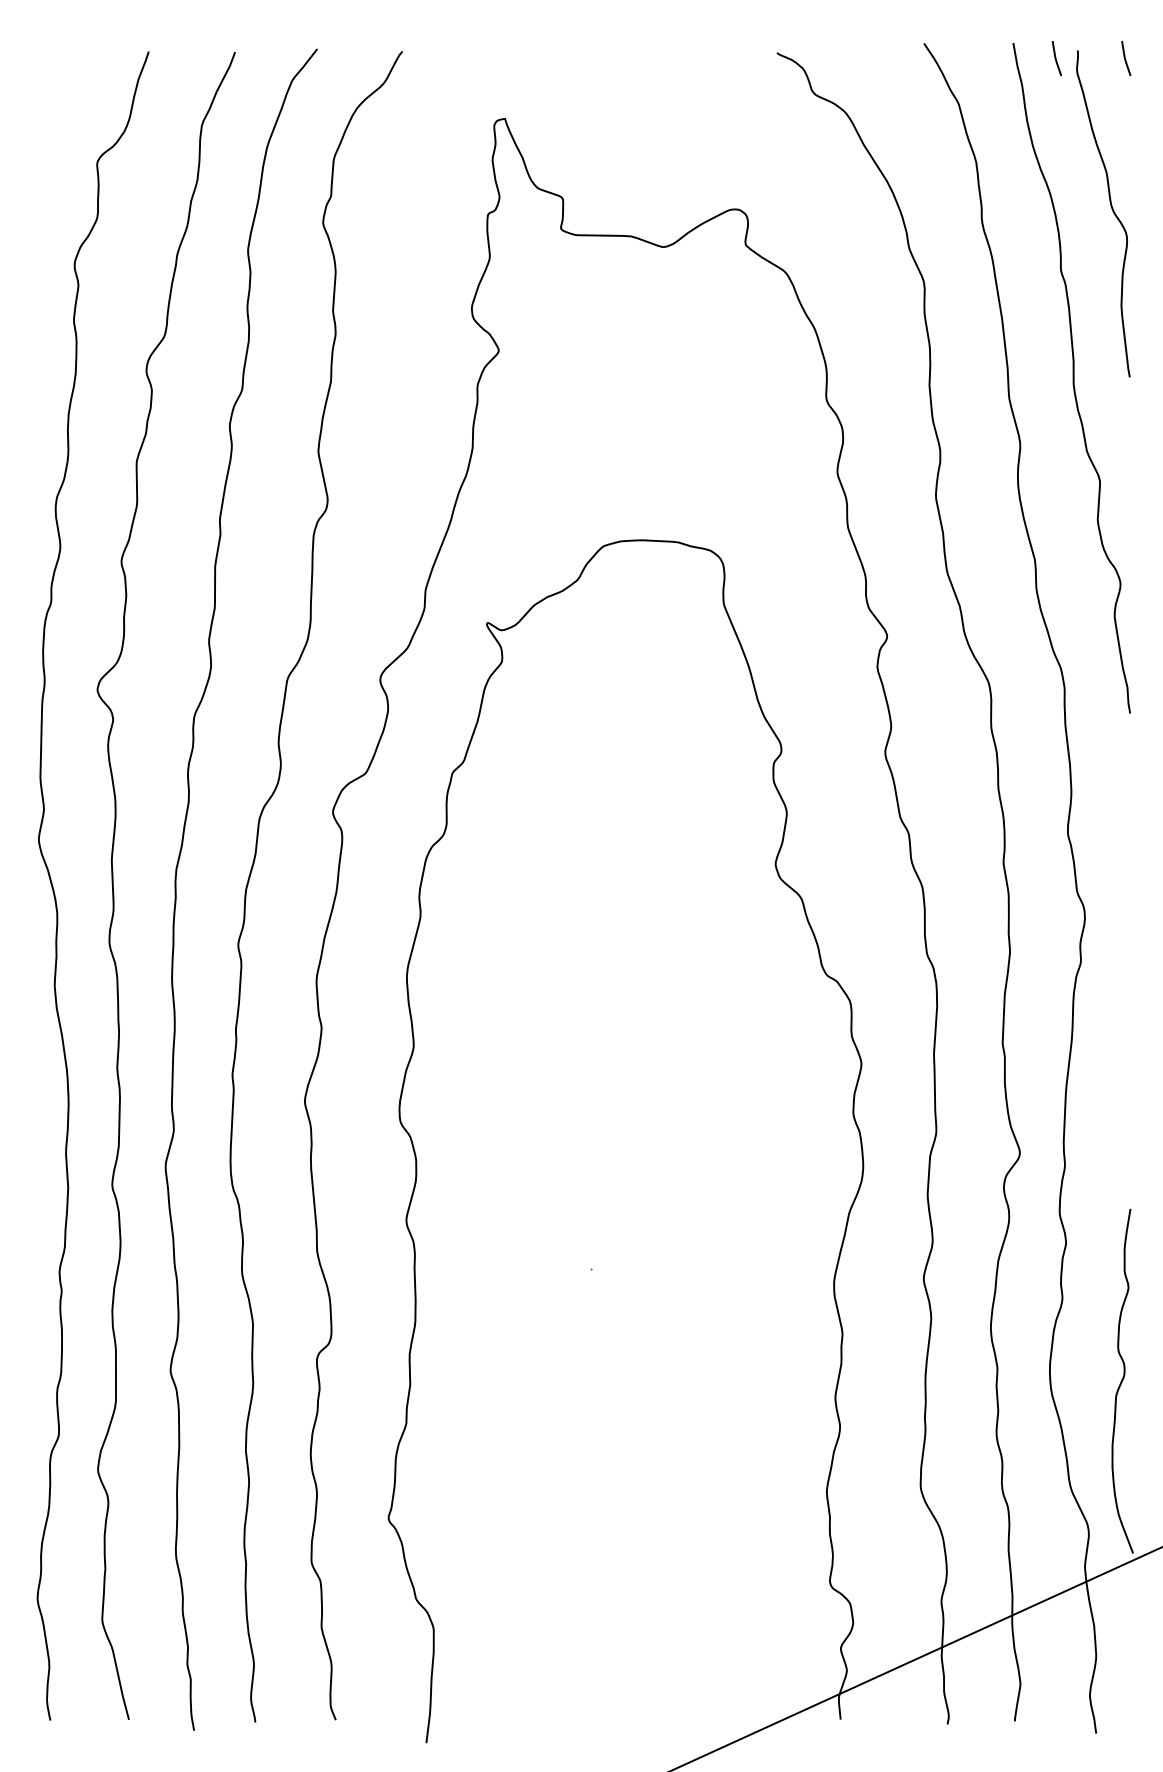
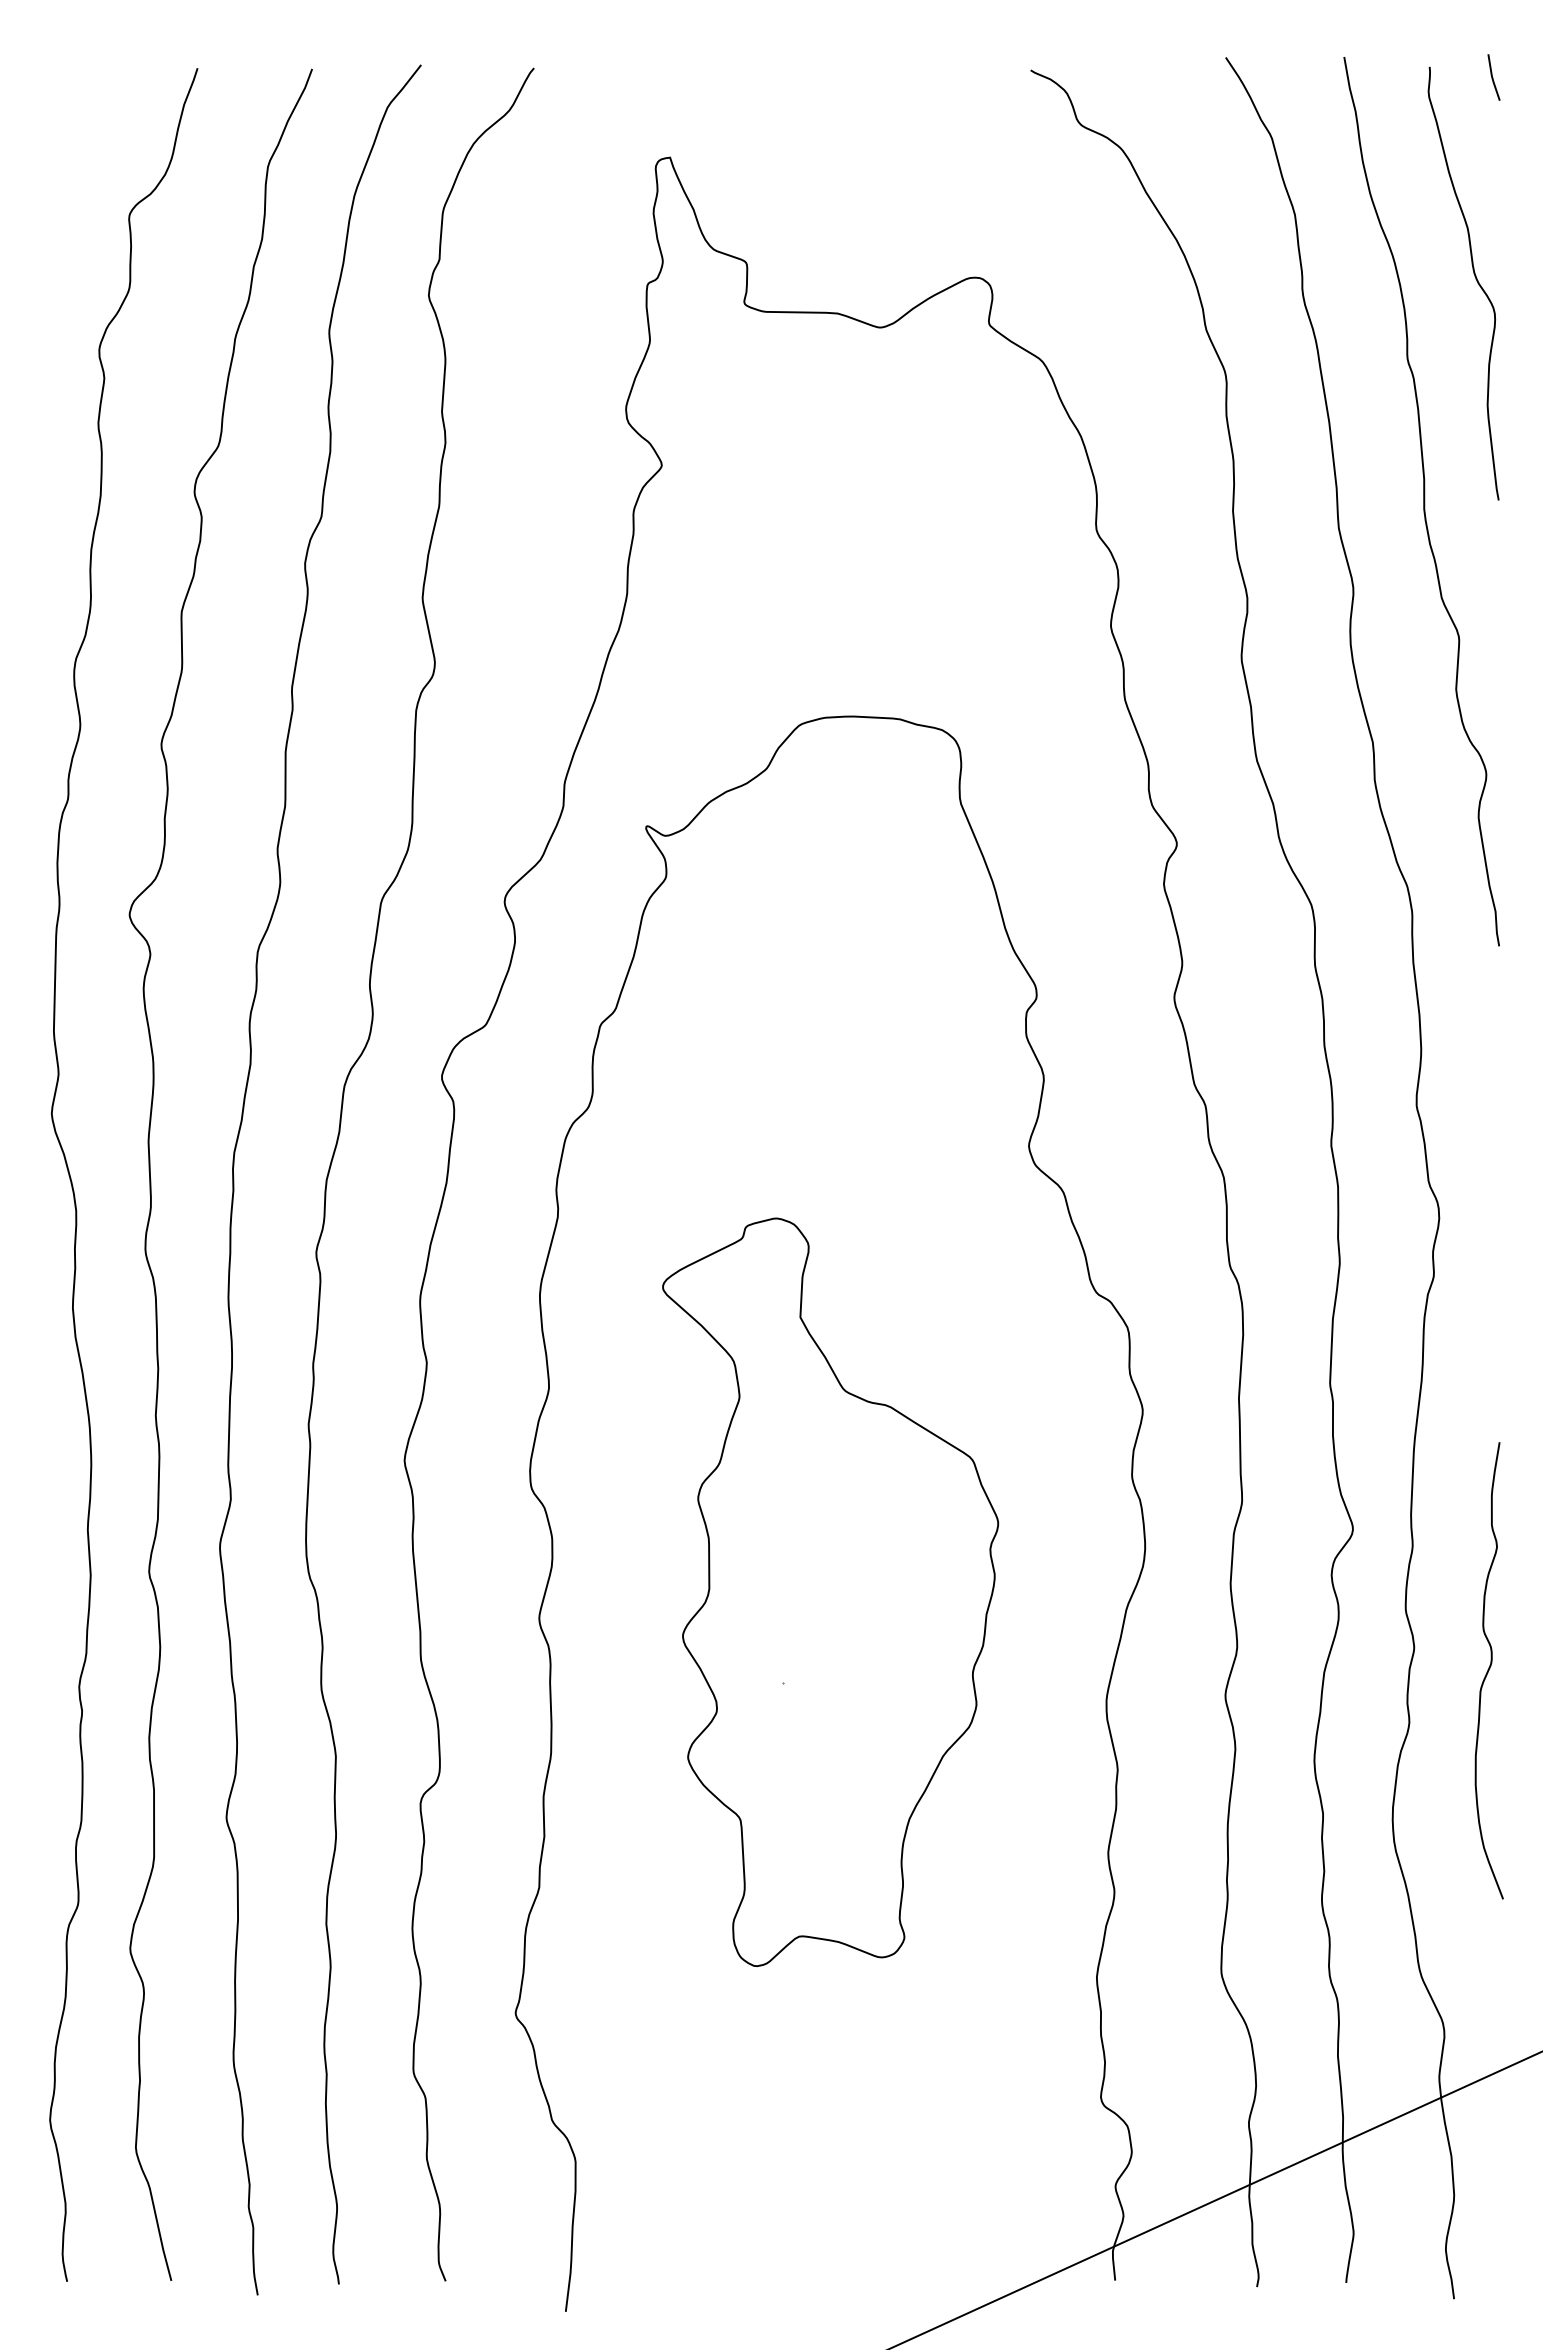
line: (1056, 58) -> (1401, 77), removed
part: (625, 1200) -> (830, 1591), added
curve: (1122, 1381) -> (1488, 1670), moved

